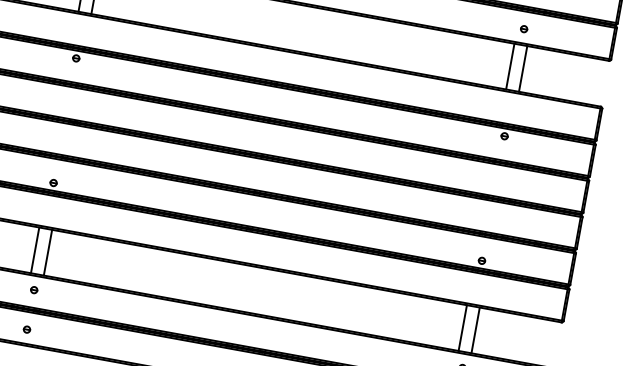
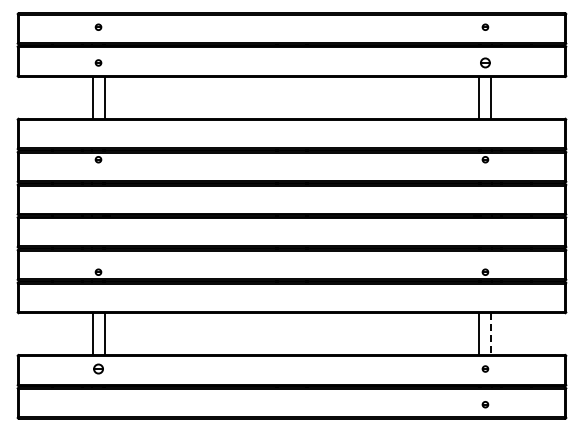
part: (524, 28) -> (485, 62), size x1.6
part: (34, 289) -> (98, 368), size x1.6
part: (27, 329) -> (98, 404), removed
line: (475, 330) -> (490, 334), solid -> dashed

